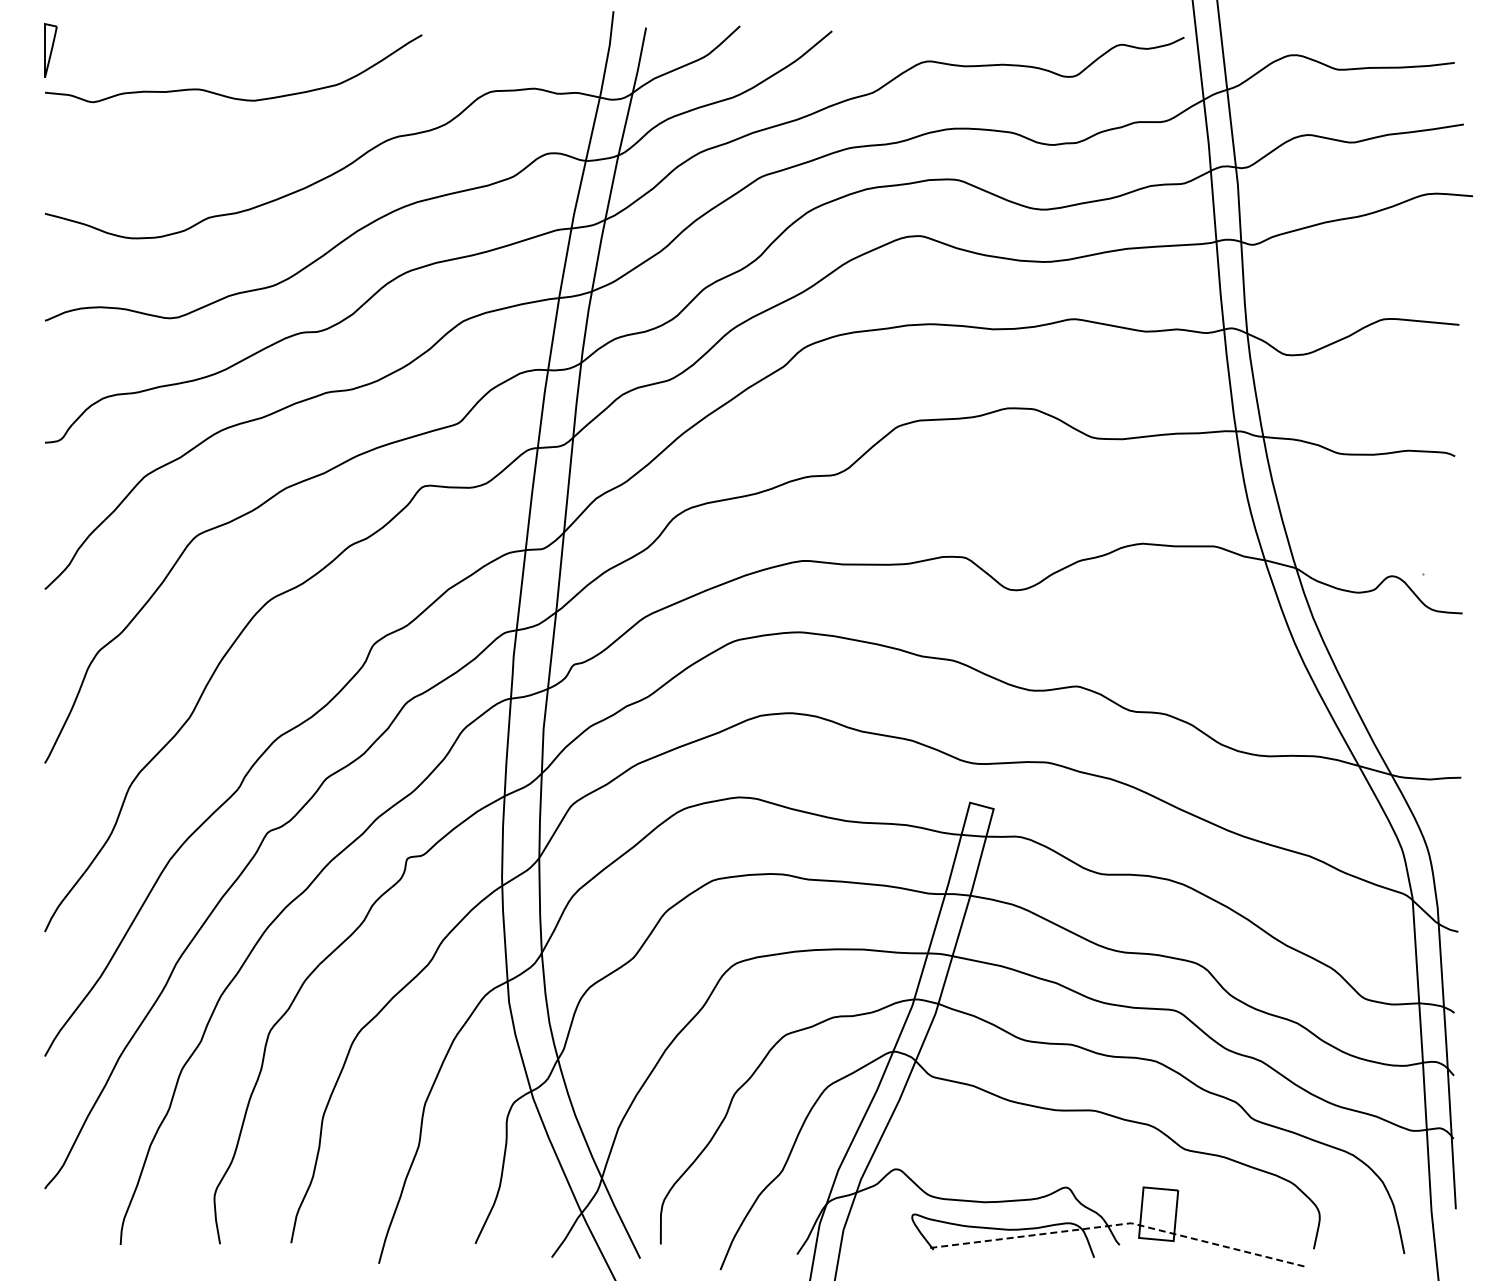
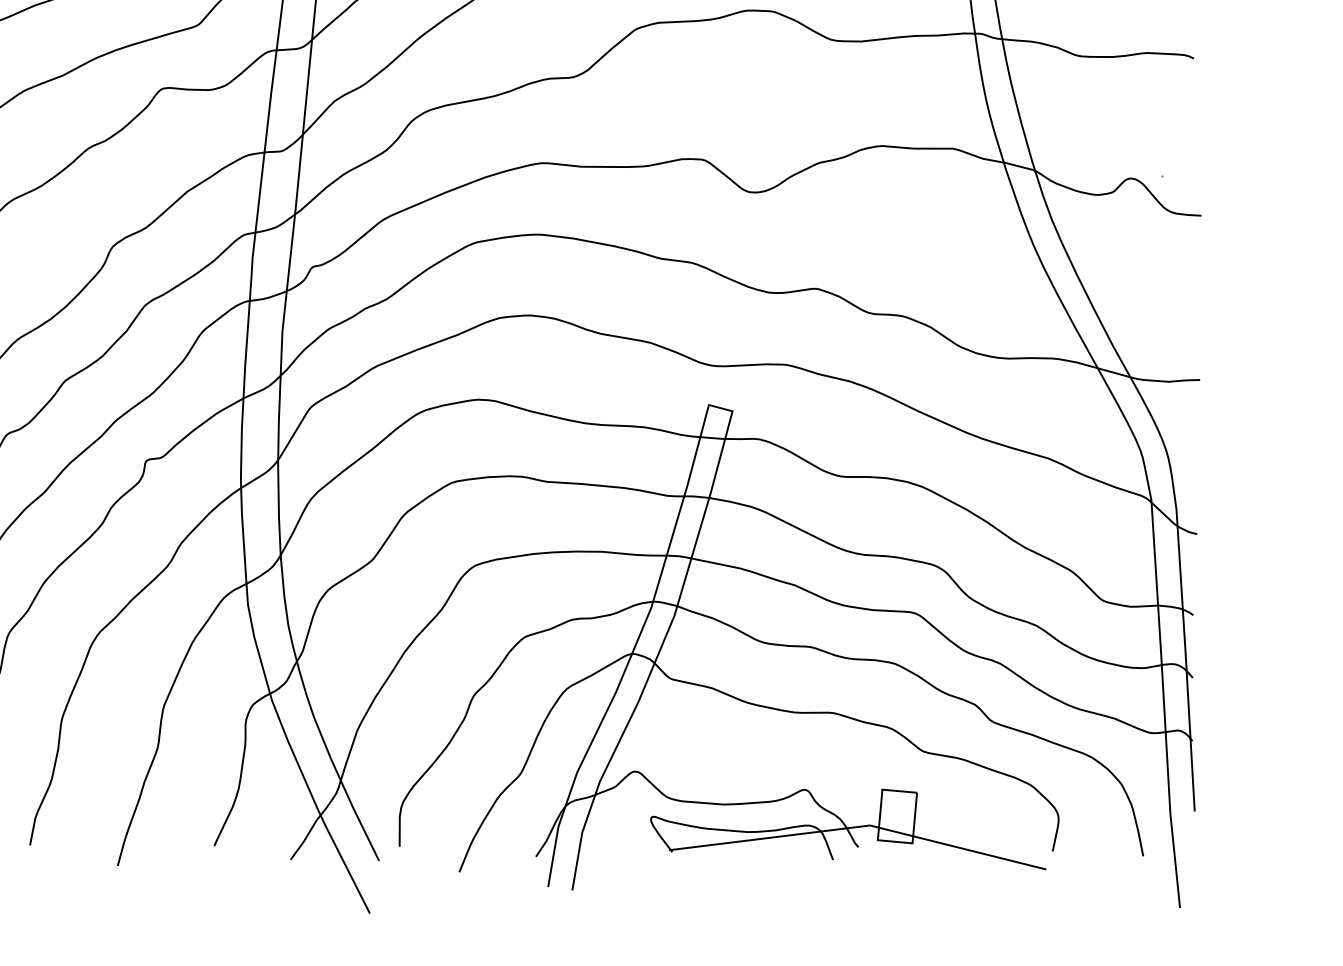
line: (1121, 1224) -> (860, 826), dashed -> solid

